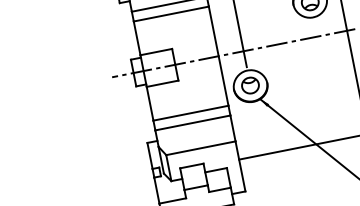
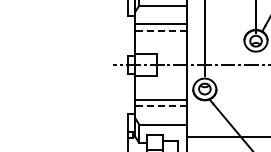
line: (170, 14) -> (160, 30), solid -> dashed
line: (191, 123) -> (160, 106), solid -> dashed

